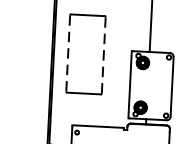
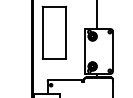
line: (68, 53) -> (42, 32), dashed -> solid
line: (104, 54) -> (66, 32), dashed -> solid

